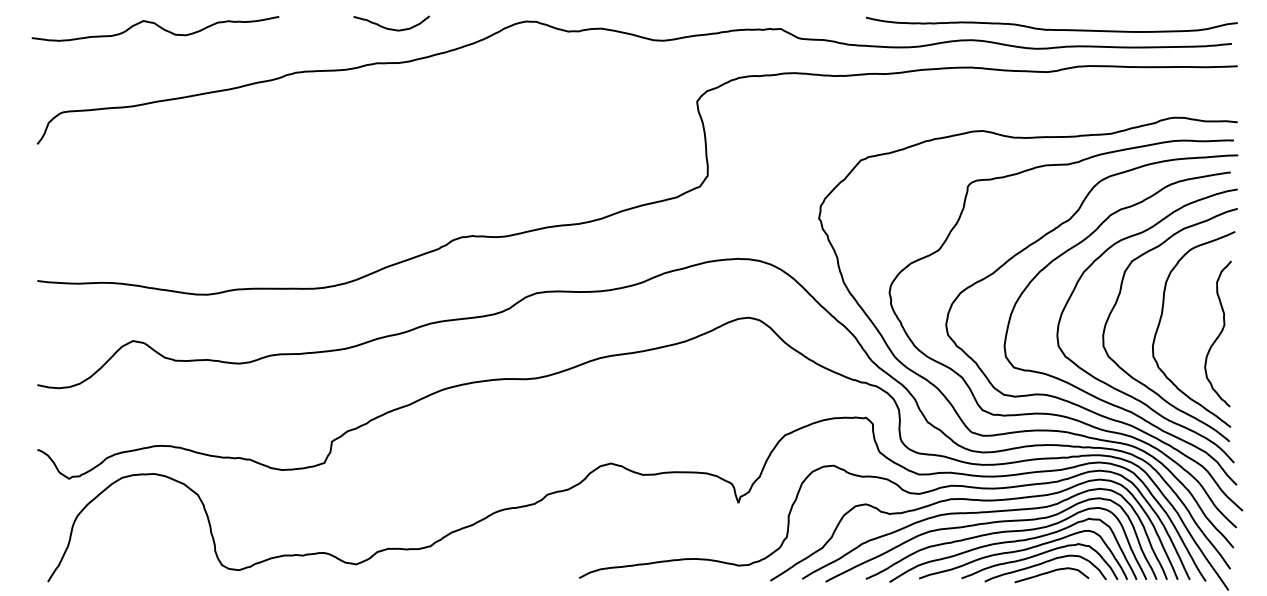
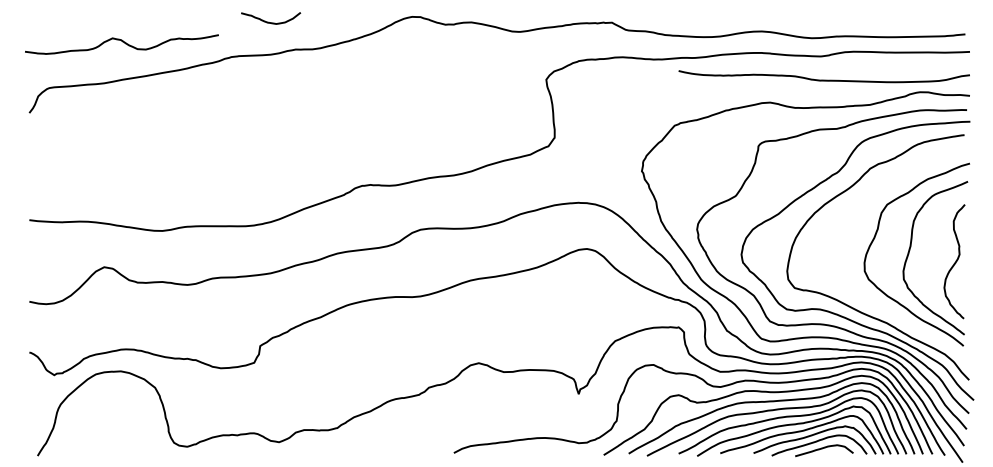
curve: (157, 26) -> (123, 42), moved
curve: (391, 28) -> (270, 22), moved
curve: (1049, 28) -> (822, 79), moved
curve: (1113, 386) -> (872, 302), removed

